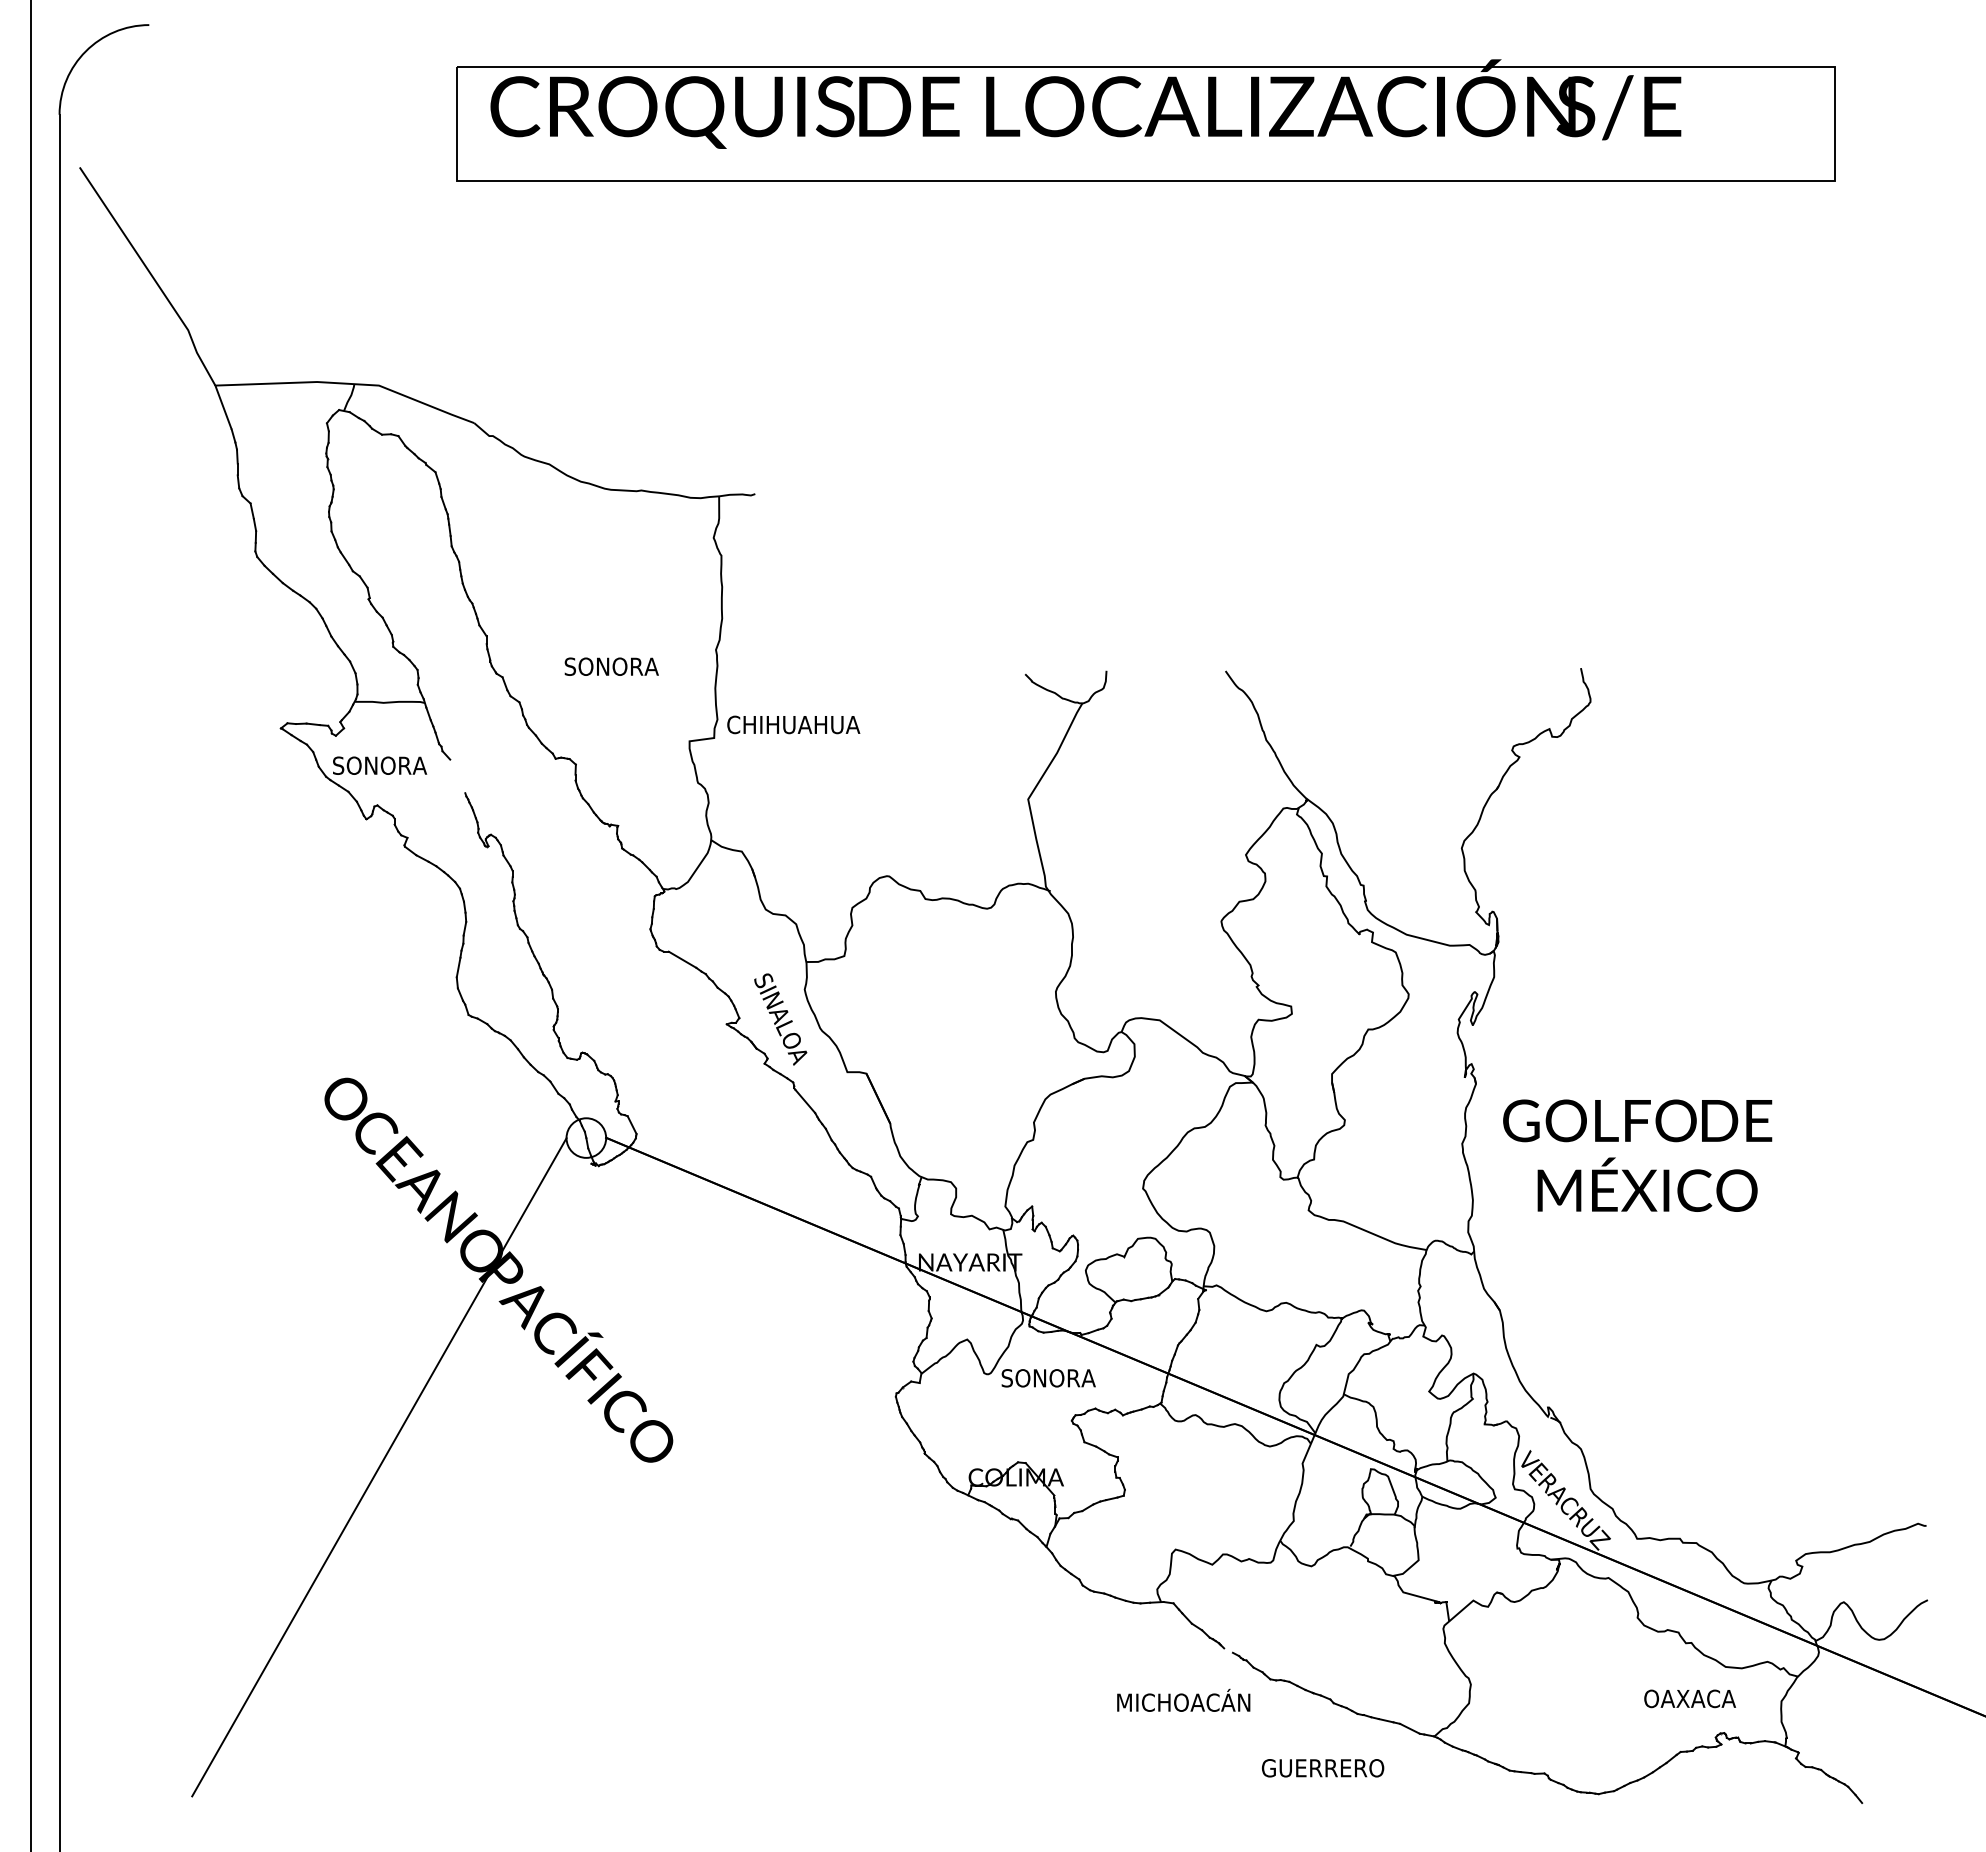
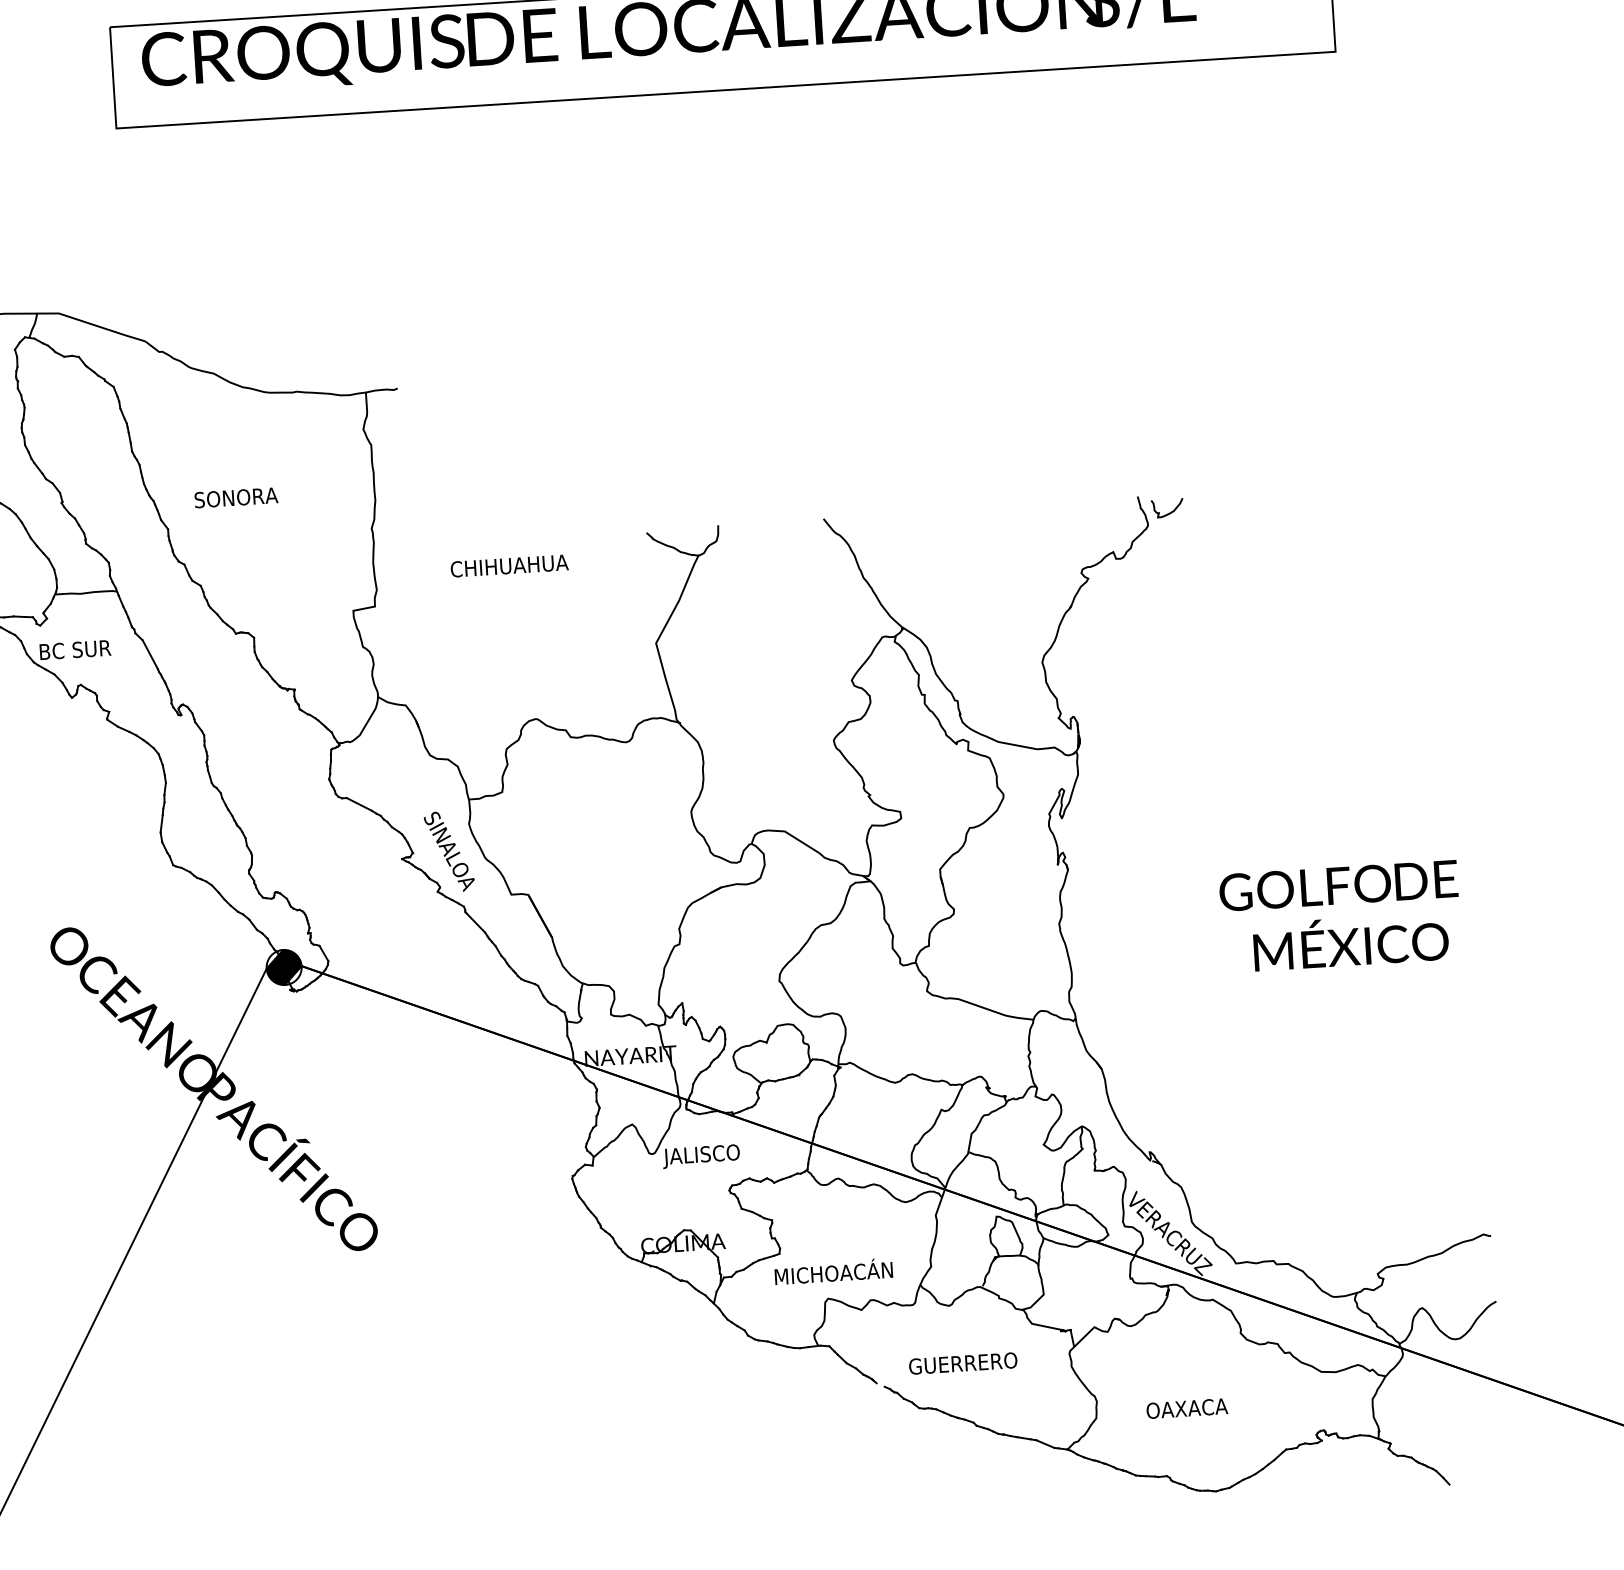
text: (611, 666) -> (236, 497), moved
curve: (1615, 688) -> (1169, 512), added
text: (793, 724) -> (509, 565), moved
text: (380, 765) -> (81, 649), SONORA -> BC SUR
line: (457, 776) -> (150, 654), added
hatch: (586, 1137) -> (284, 966), added
text: (1637, 1155) -> (1340, 916), moved
text: (1047, 1380) -> (705, 1156), SONORA -> JALISCO
text: (1689, 1698) -> (1186, 1408), moved
text: (1183, 1699) -> (833, 1270), moved
text: (1323, 1768) -> (963, 1363), moved

